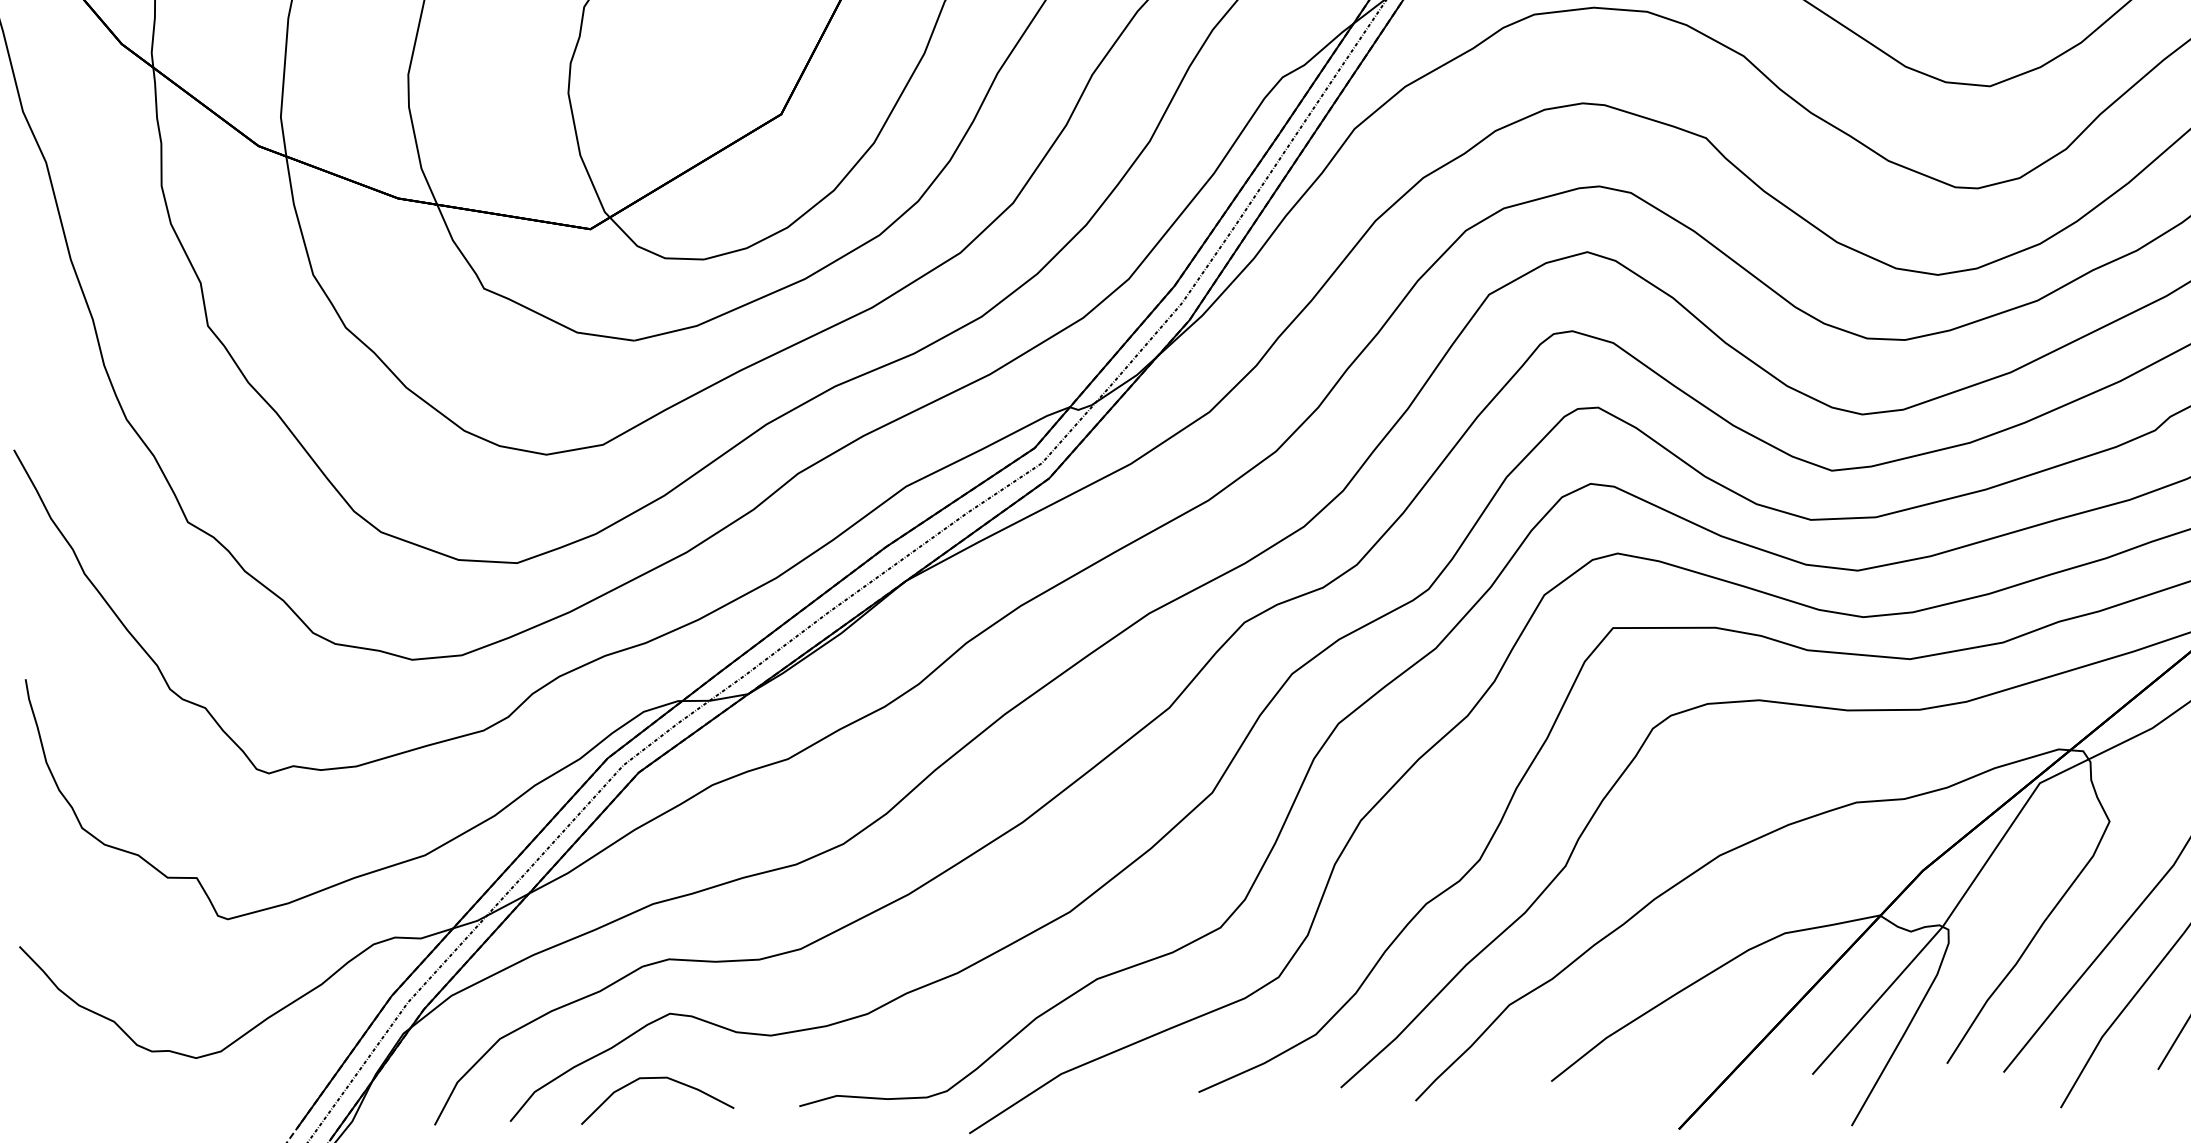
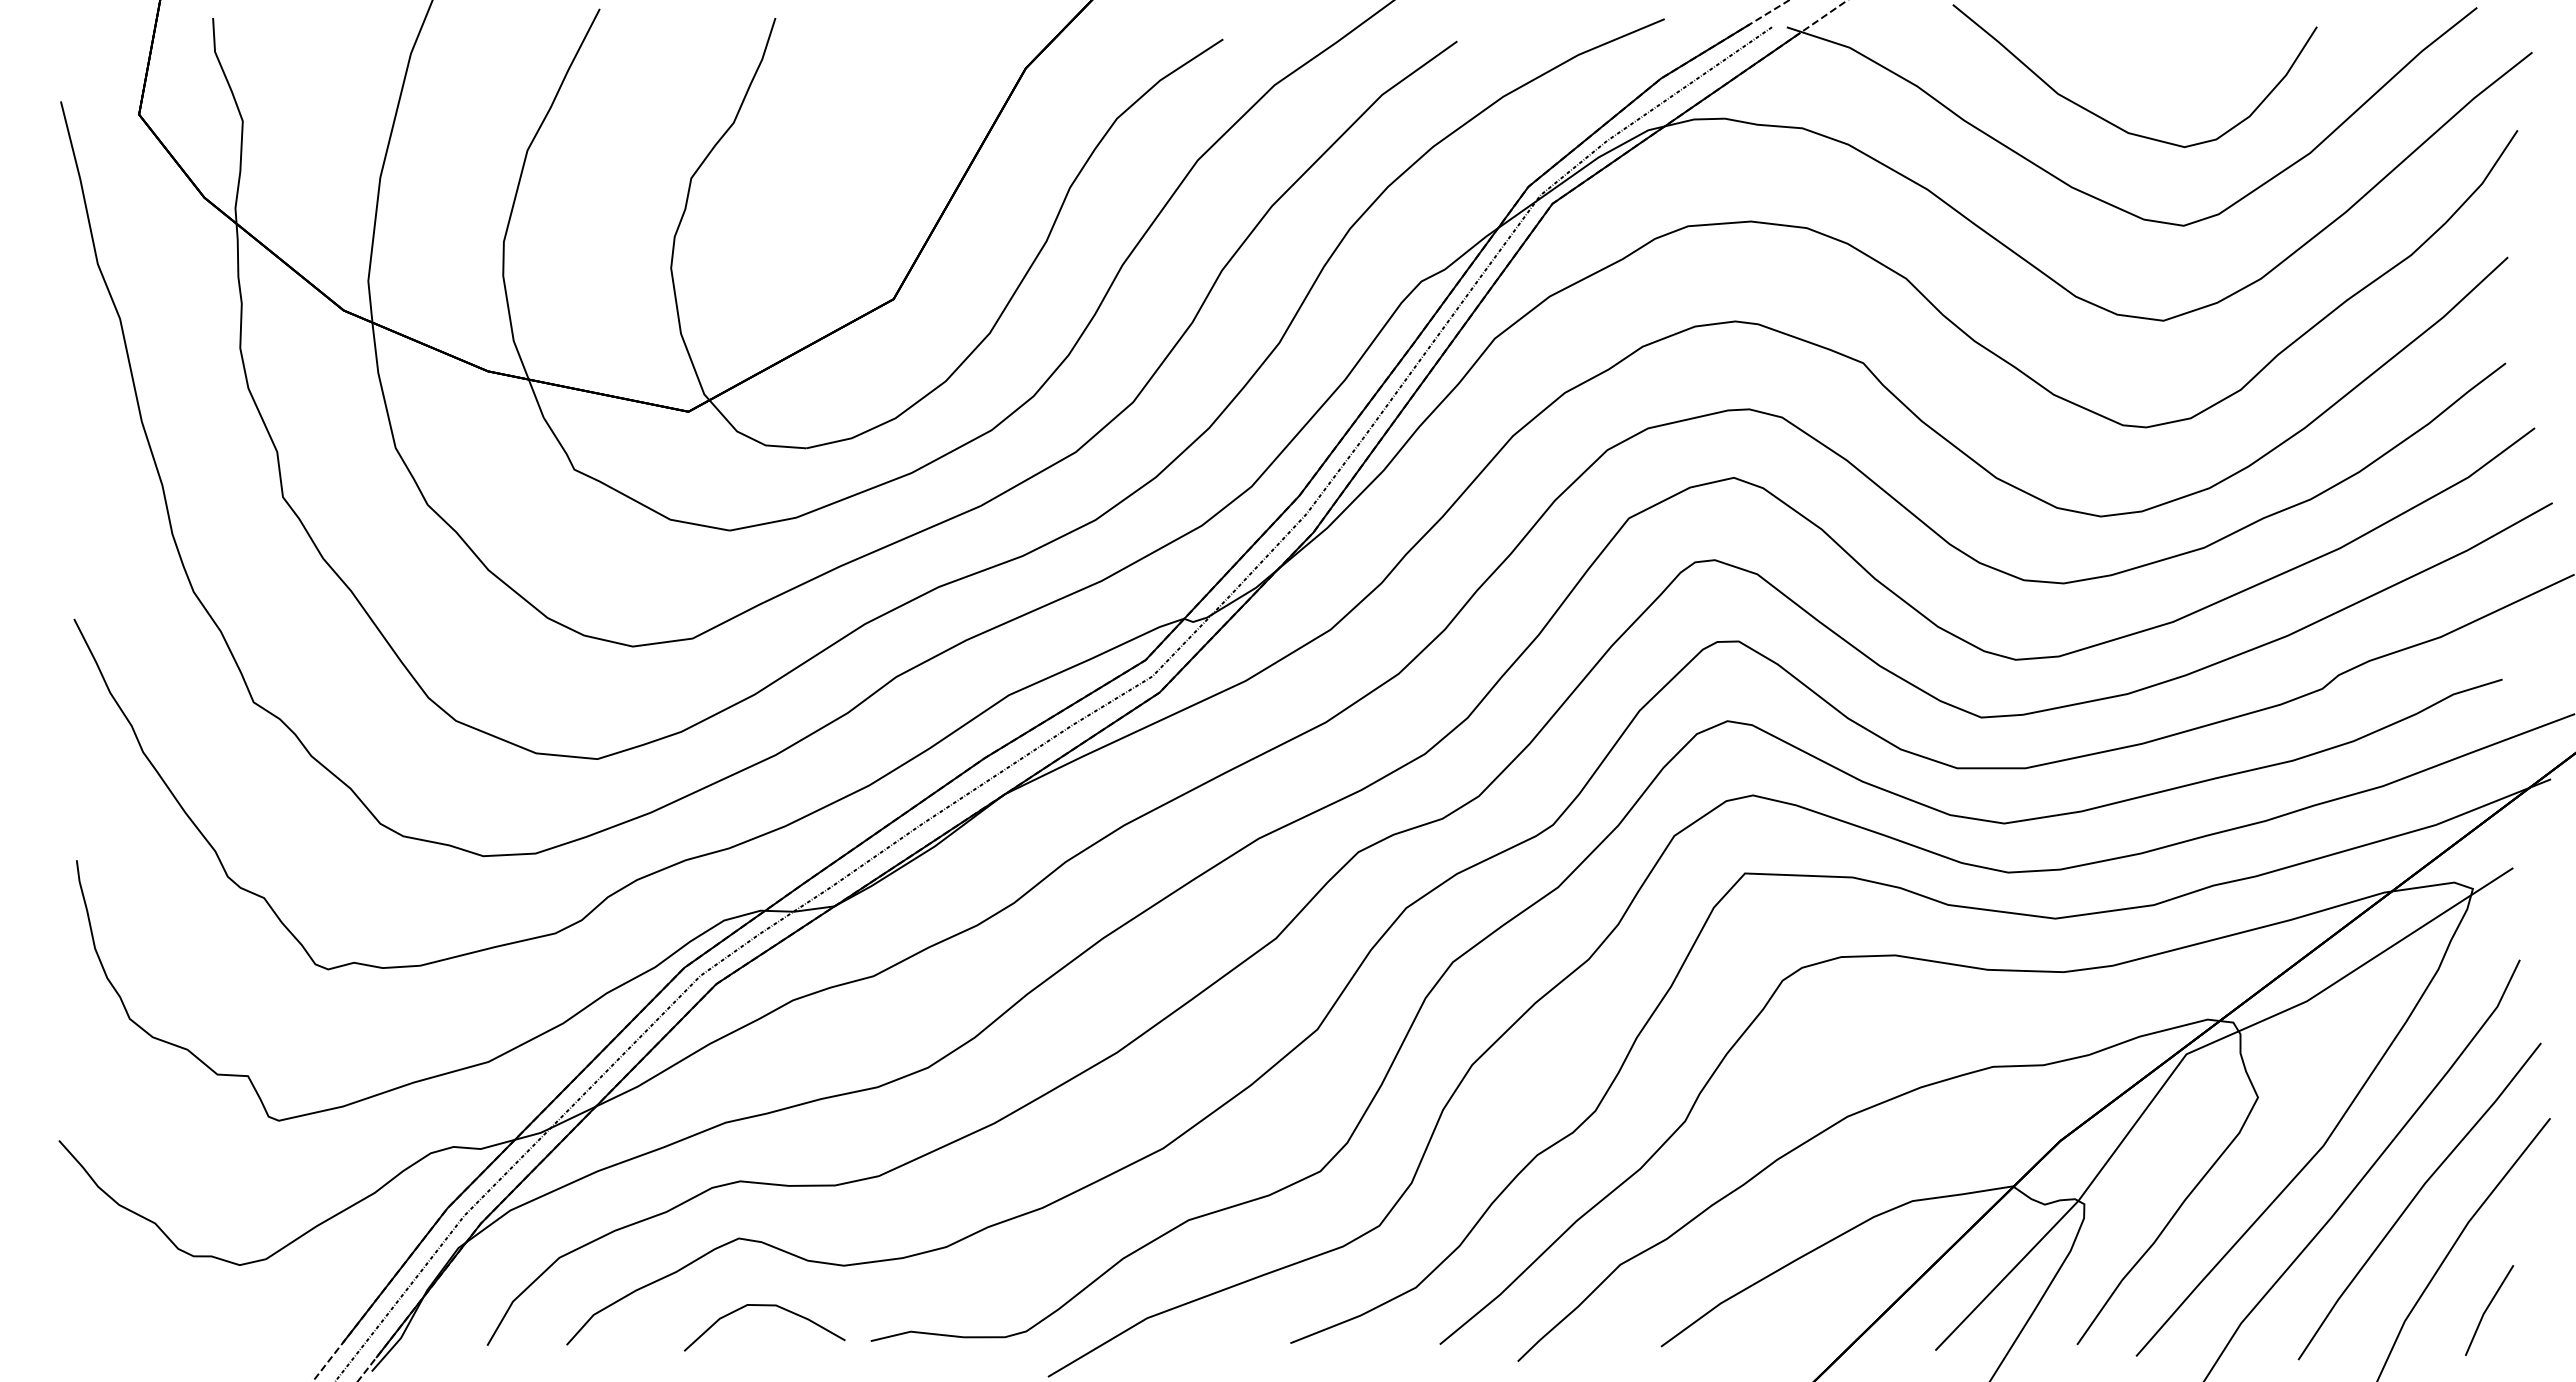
curve: (655, 1079) -> (764, 1306), moved

